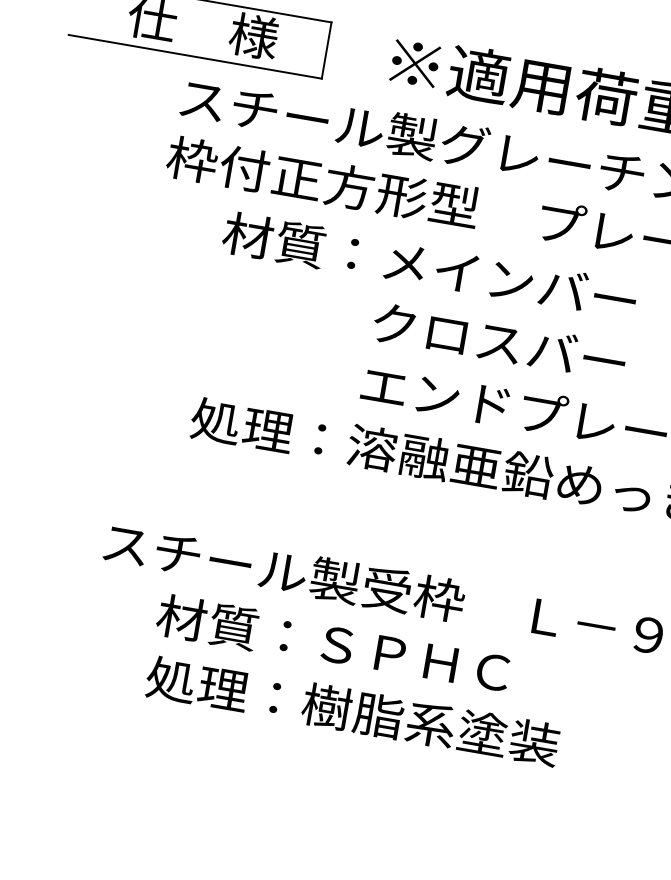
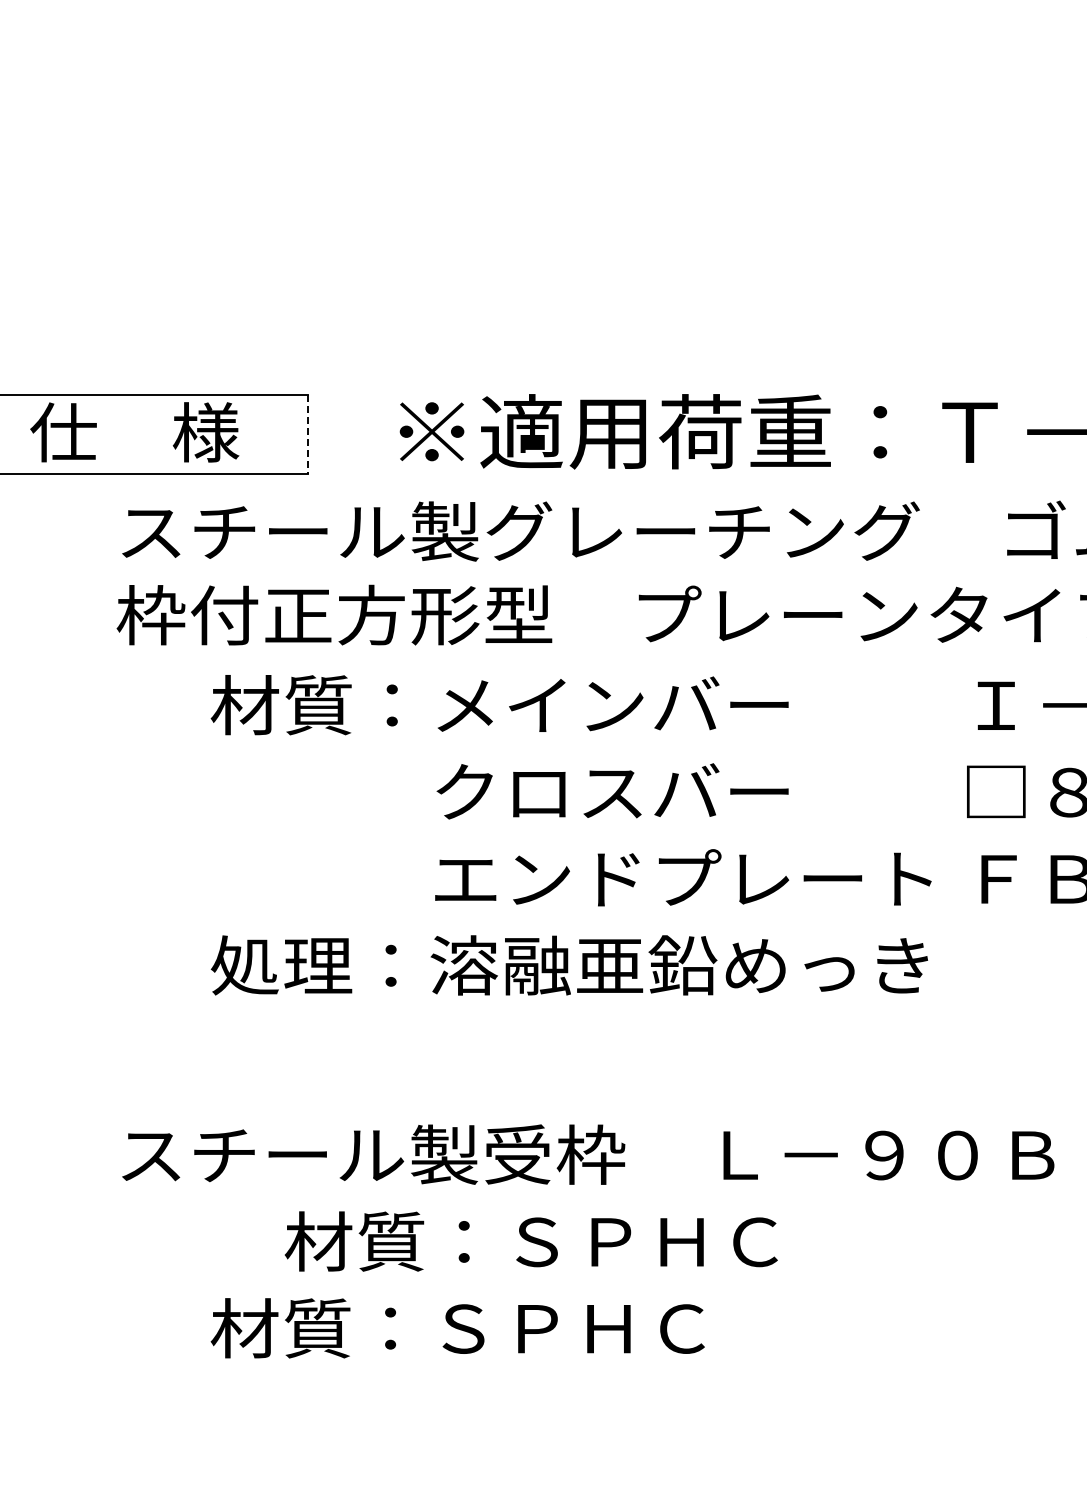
line: (326, 51) -> (308, 435), solid -> dashed
text: (332, 644) -> (530, 1241), moved
text: (352, 711) -> (498, 1328), 処理：樹脂系塗装 -> 材質：ＳＰＨＣ

